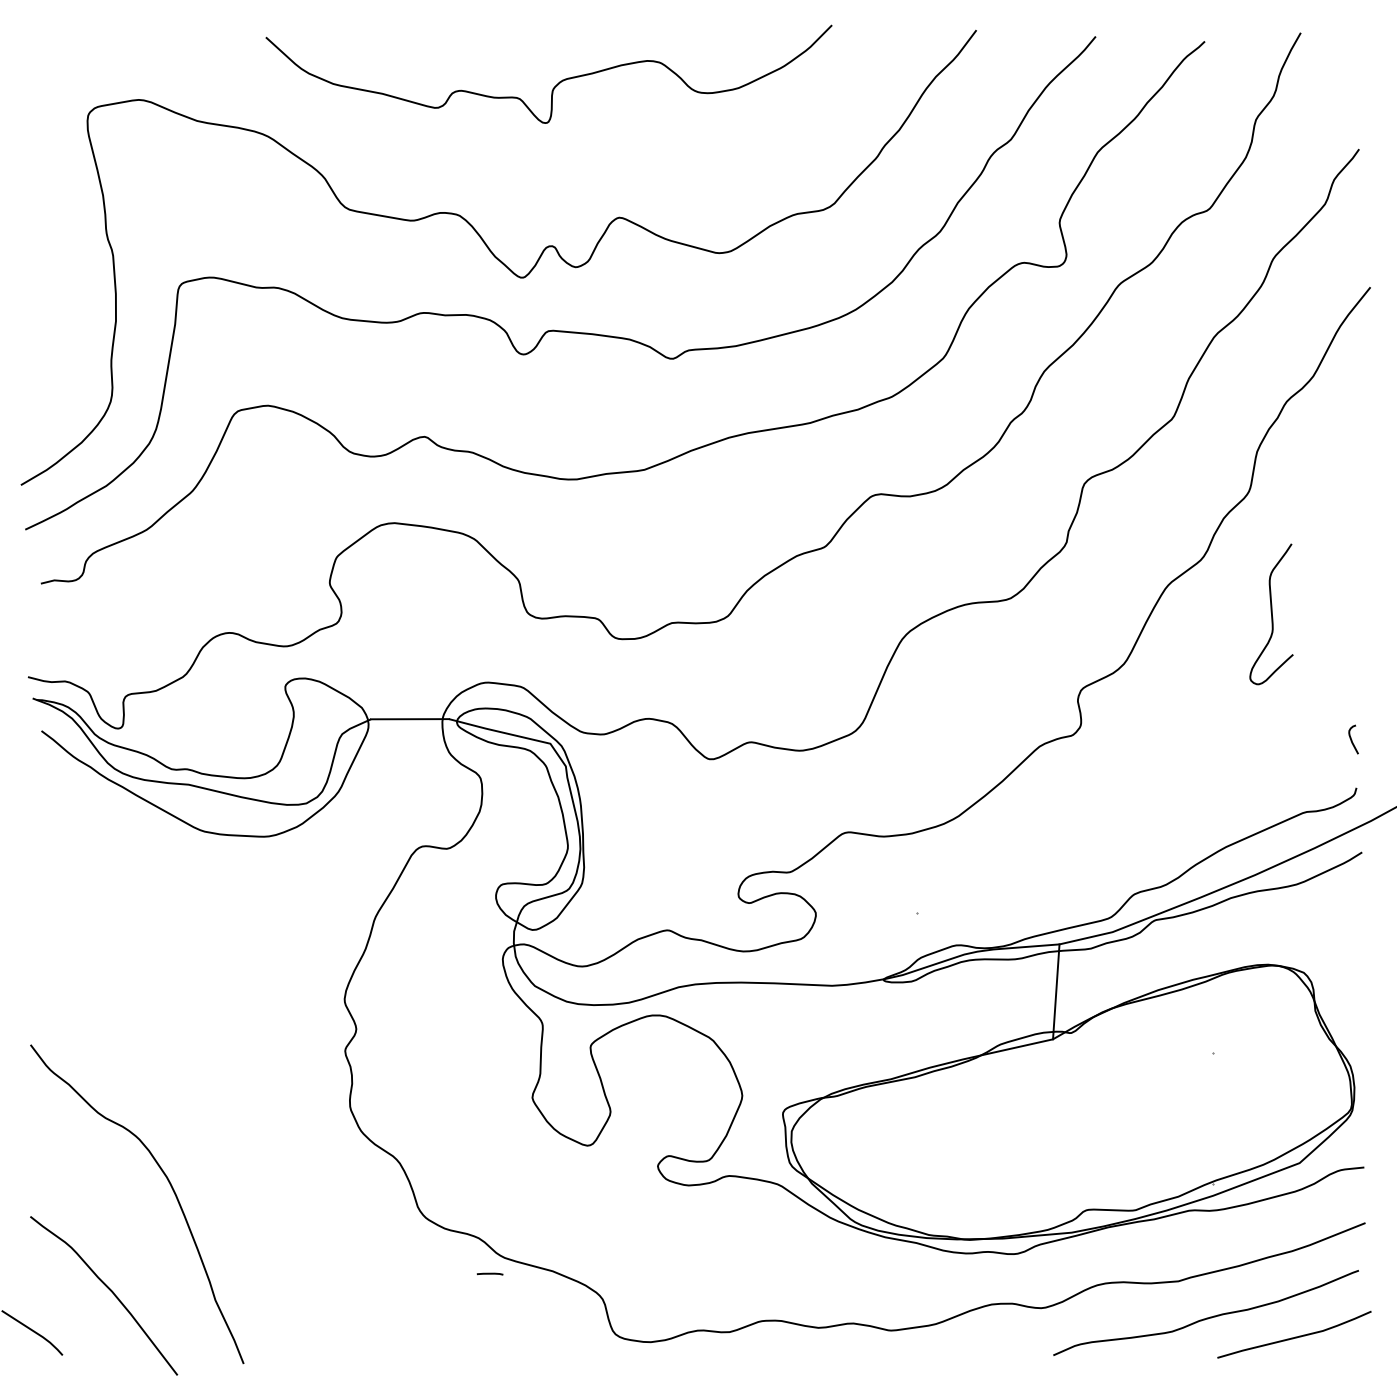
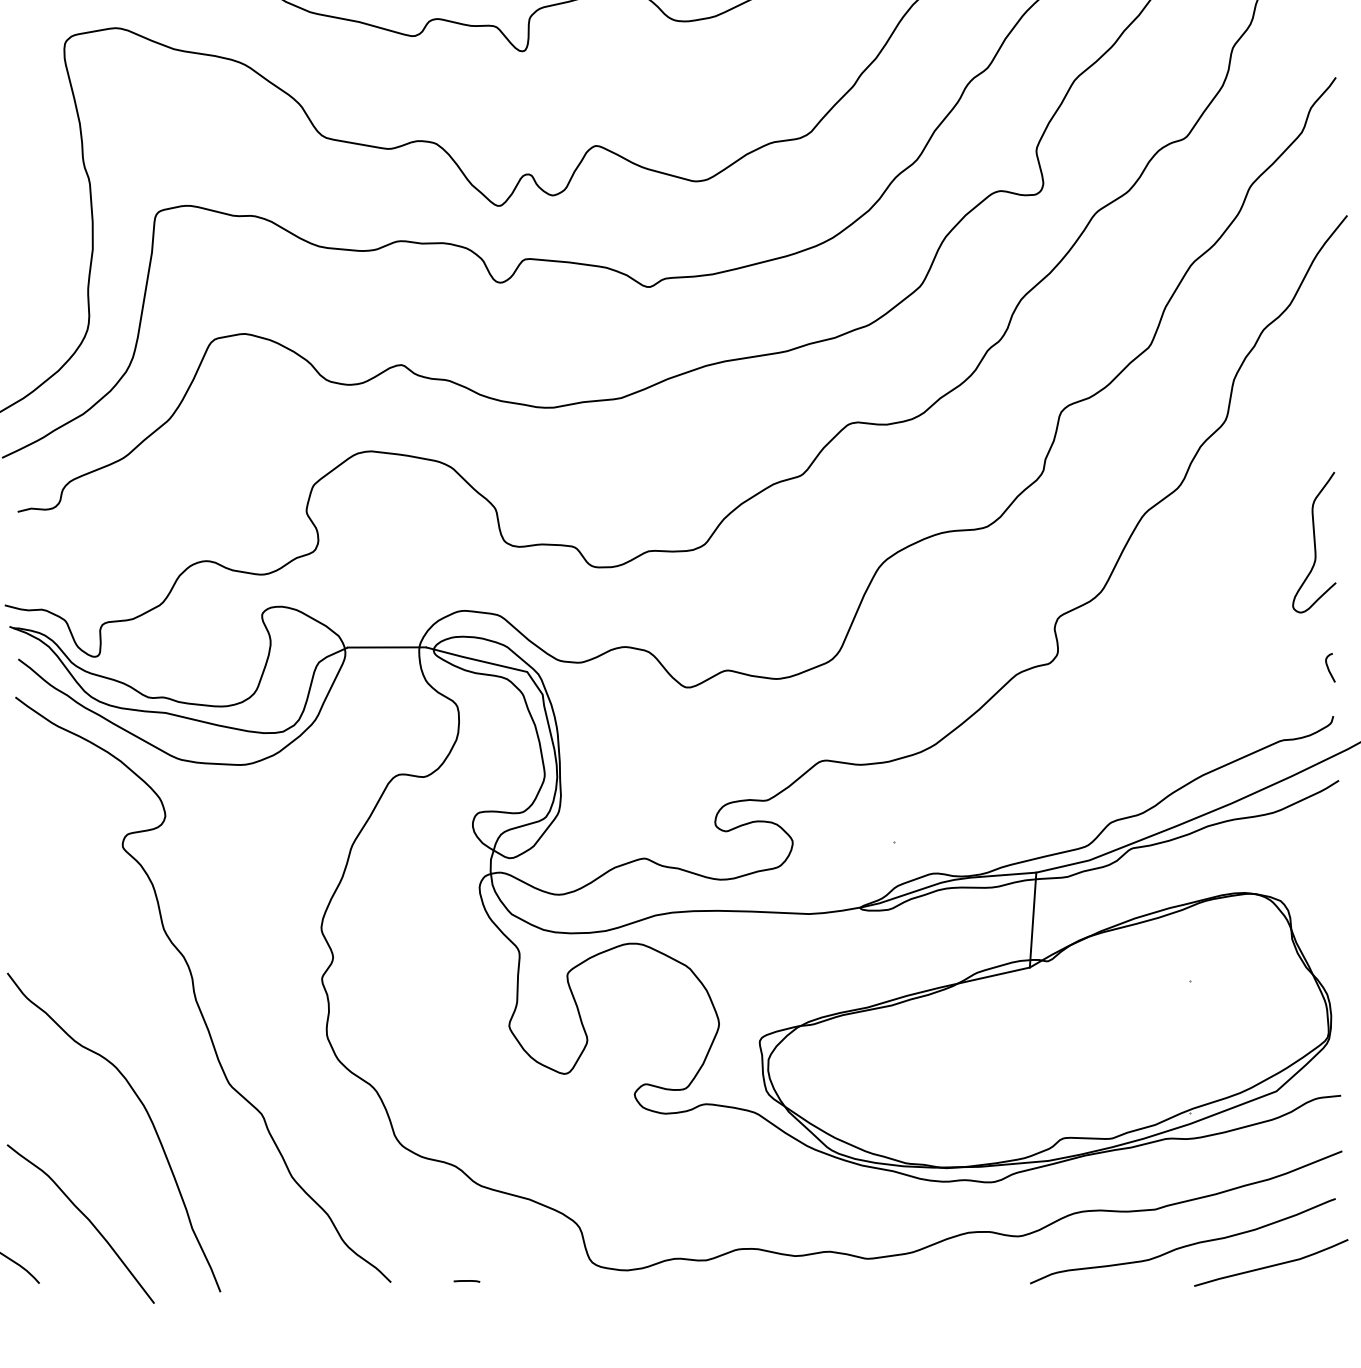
curve: (1271, 614) -> (1314, 542), moved
curve: (218, 1063) -> (195, 991), added
line: (489, 1273) -> (466, 1280), moved

